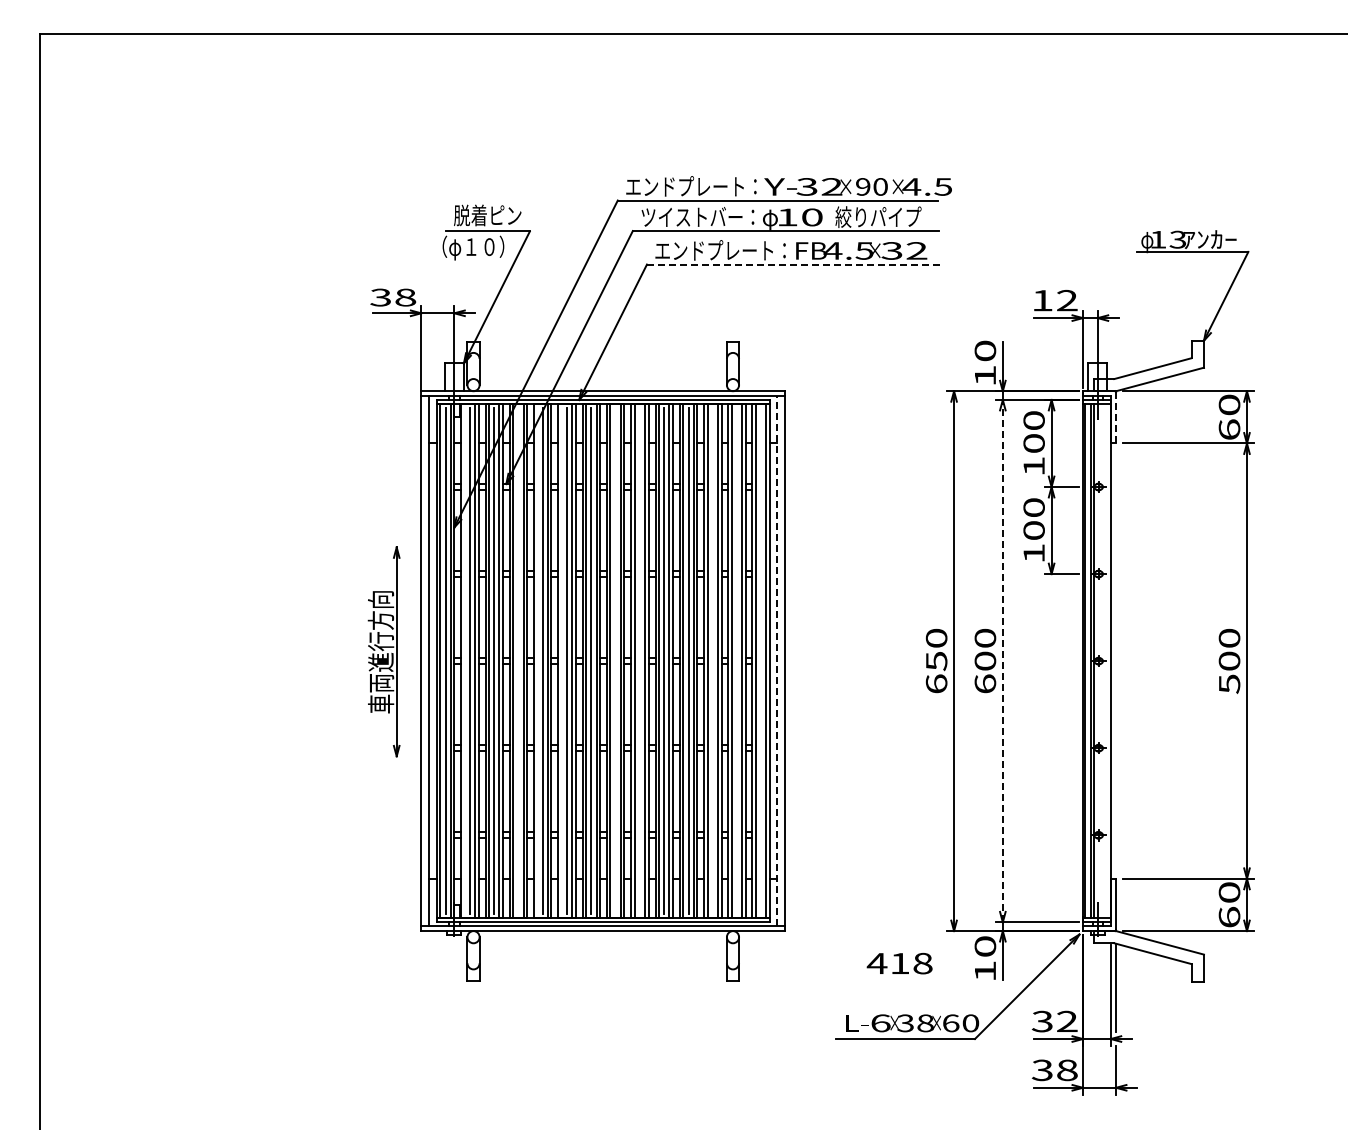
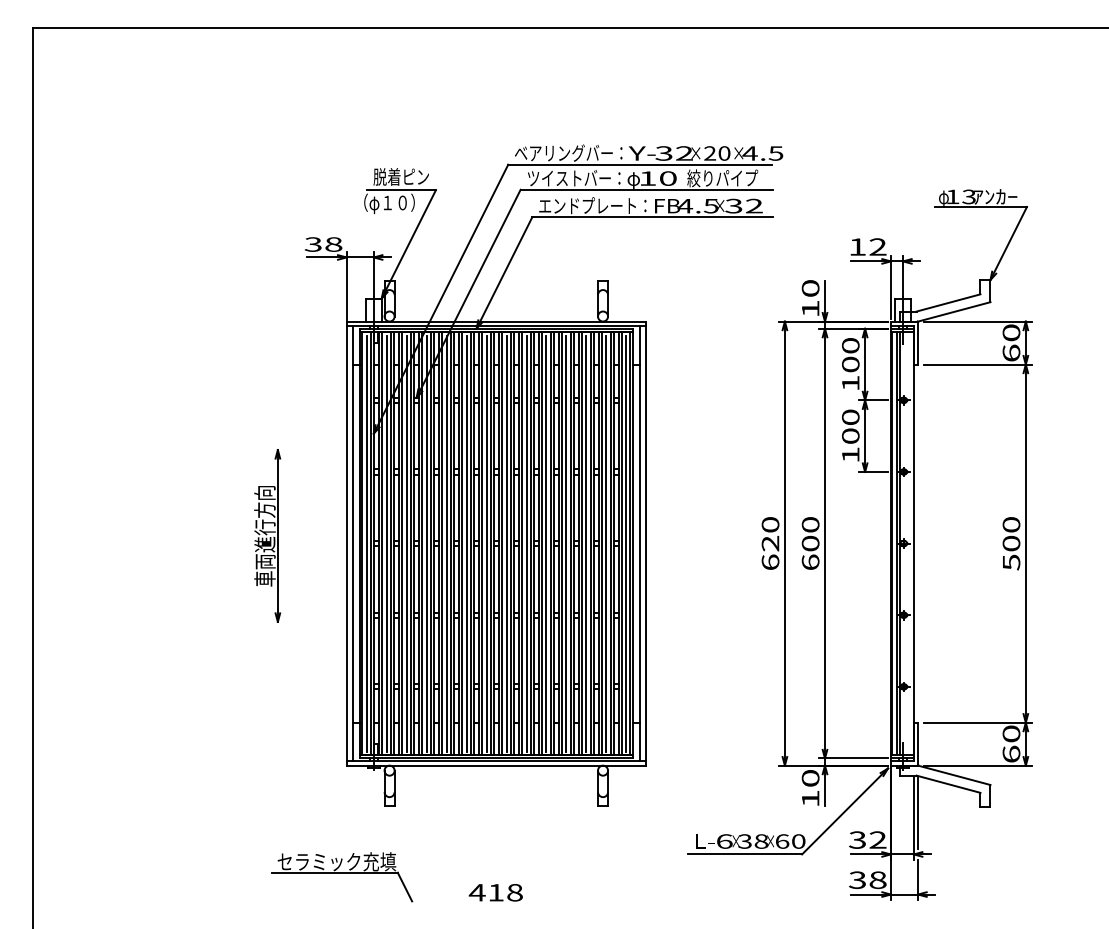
text: (684, 186) -> (563, 153), エンドプレート： -> ベアリングバー：
text: (863, 186) -> (710, 153), 90 -> 20
line: (793, 264) -> (652, 217), dashed -> solid
line: (1116, 417) -> (918, 343), dashed -> solid
part: (383, 651) -> (267, 535), moved
line: (464, 660) -> (382, 543), added
line: (537, 660) -> (442, 543), added
line: (561, 660) -> (461, 543), added
line: (1002, 660) -> (824, 543), dashed -> solid
line: (518, 661) -> (426, 543), added
line: (615, 661) -> (506, 543), added
line: (640, 661) -> (526, 543), added
line: (712, 661) -> (586, 543), added
line: (737, 661) -> (606, 543), added
line: (760, 661) -> (625, 543), added
line: (777, 661) -> (639, 543), dashed -> solid
text: (936, 661) -> (770, 543), 650 -> 620
text: (899, 963) -> (495, 892), moved
part: (415, 1066) -> (341, 877), added

